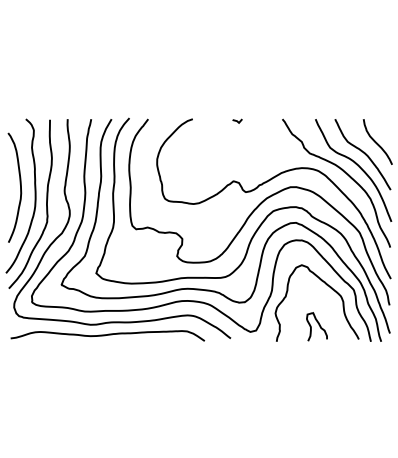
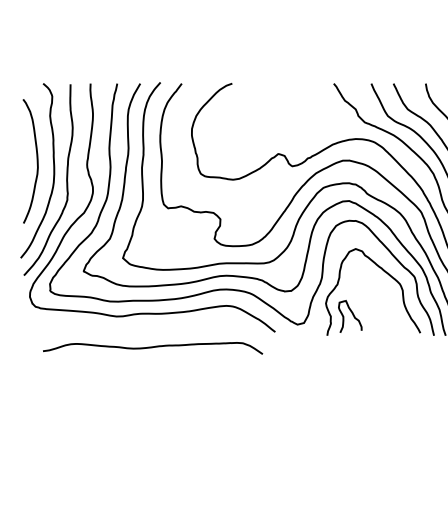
line: (237, 120) -> (282, 85), removed
curve: (318, 325) -> (351, 315), moved
curve: (107, 335) -> (152, 347), moved

